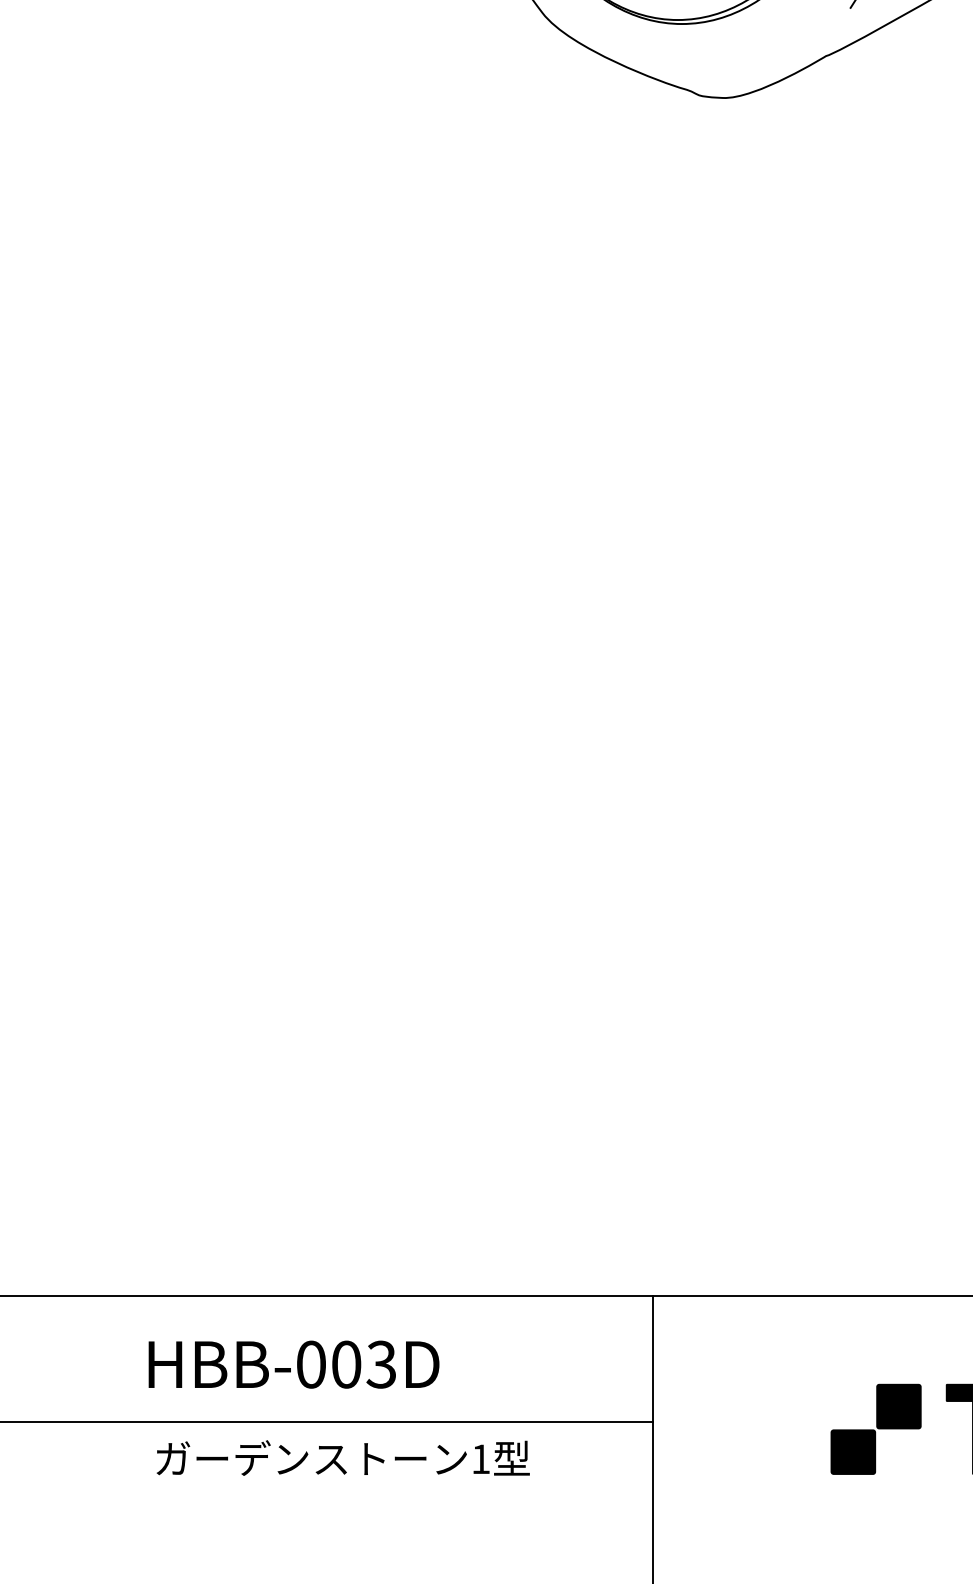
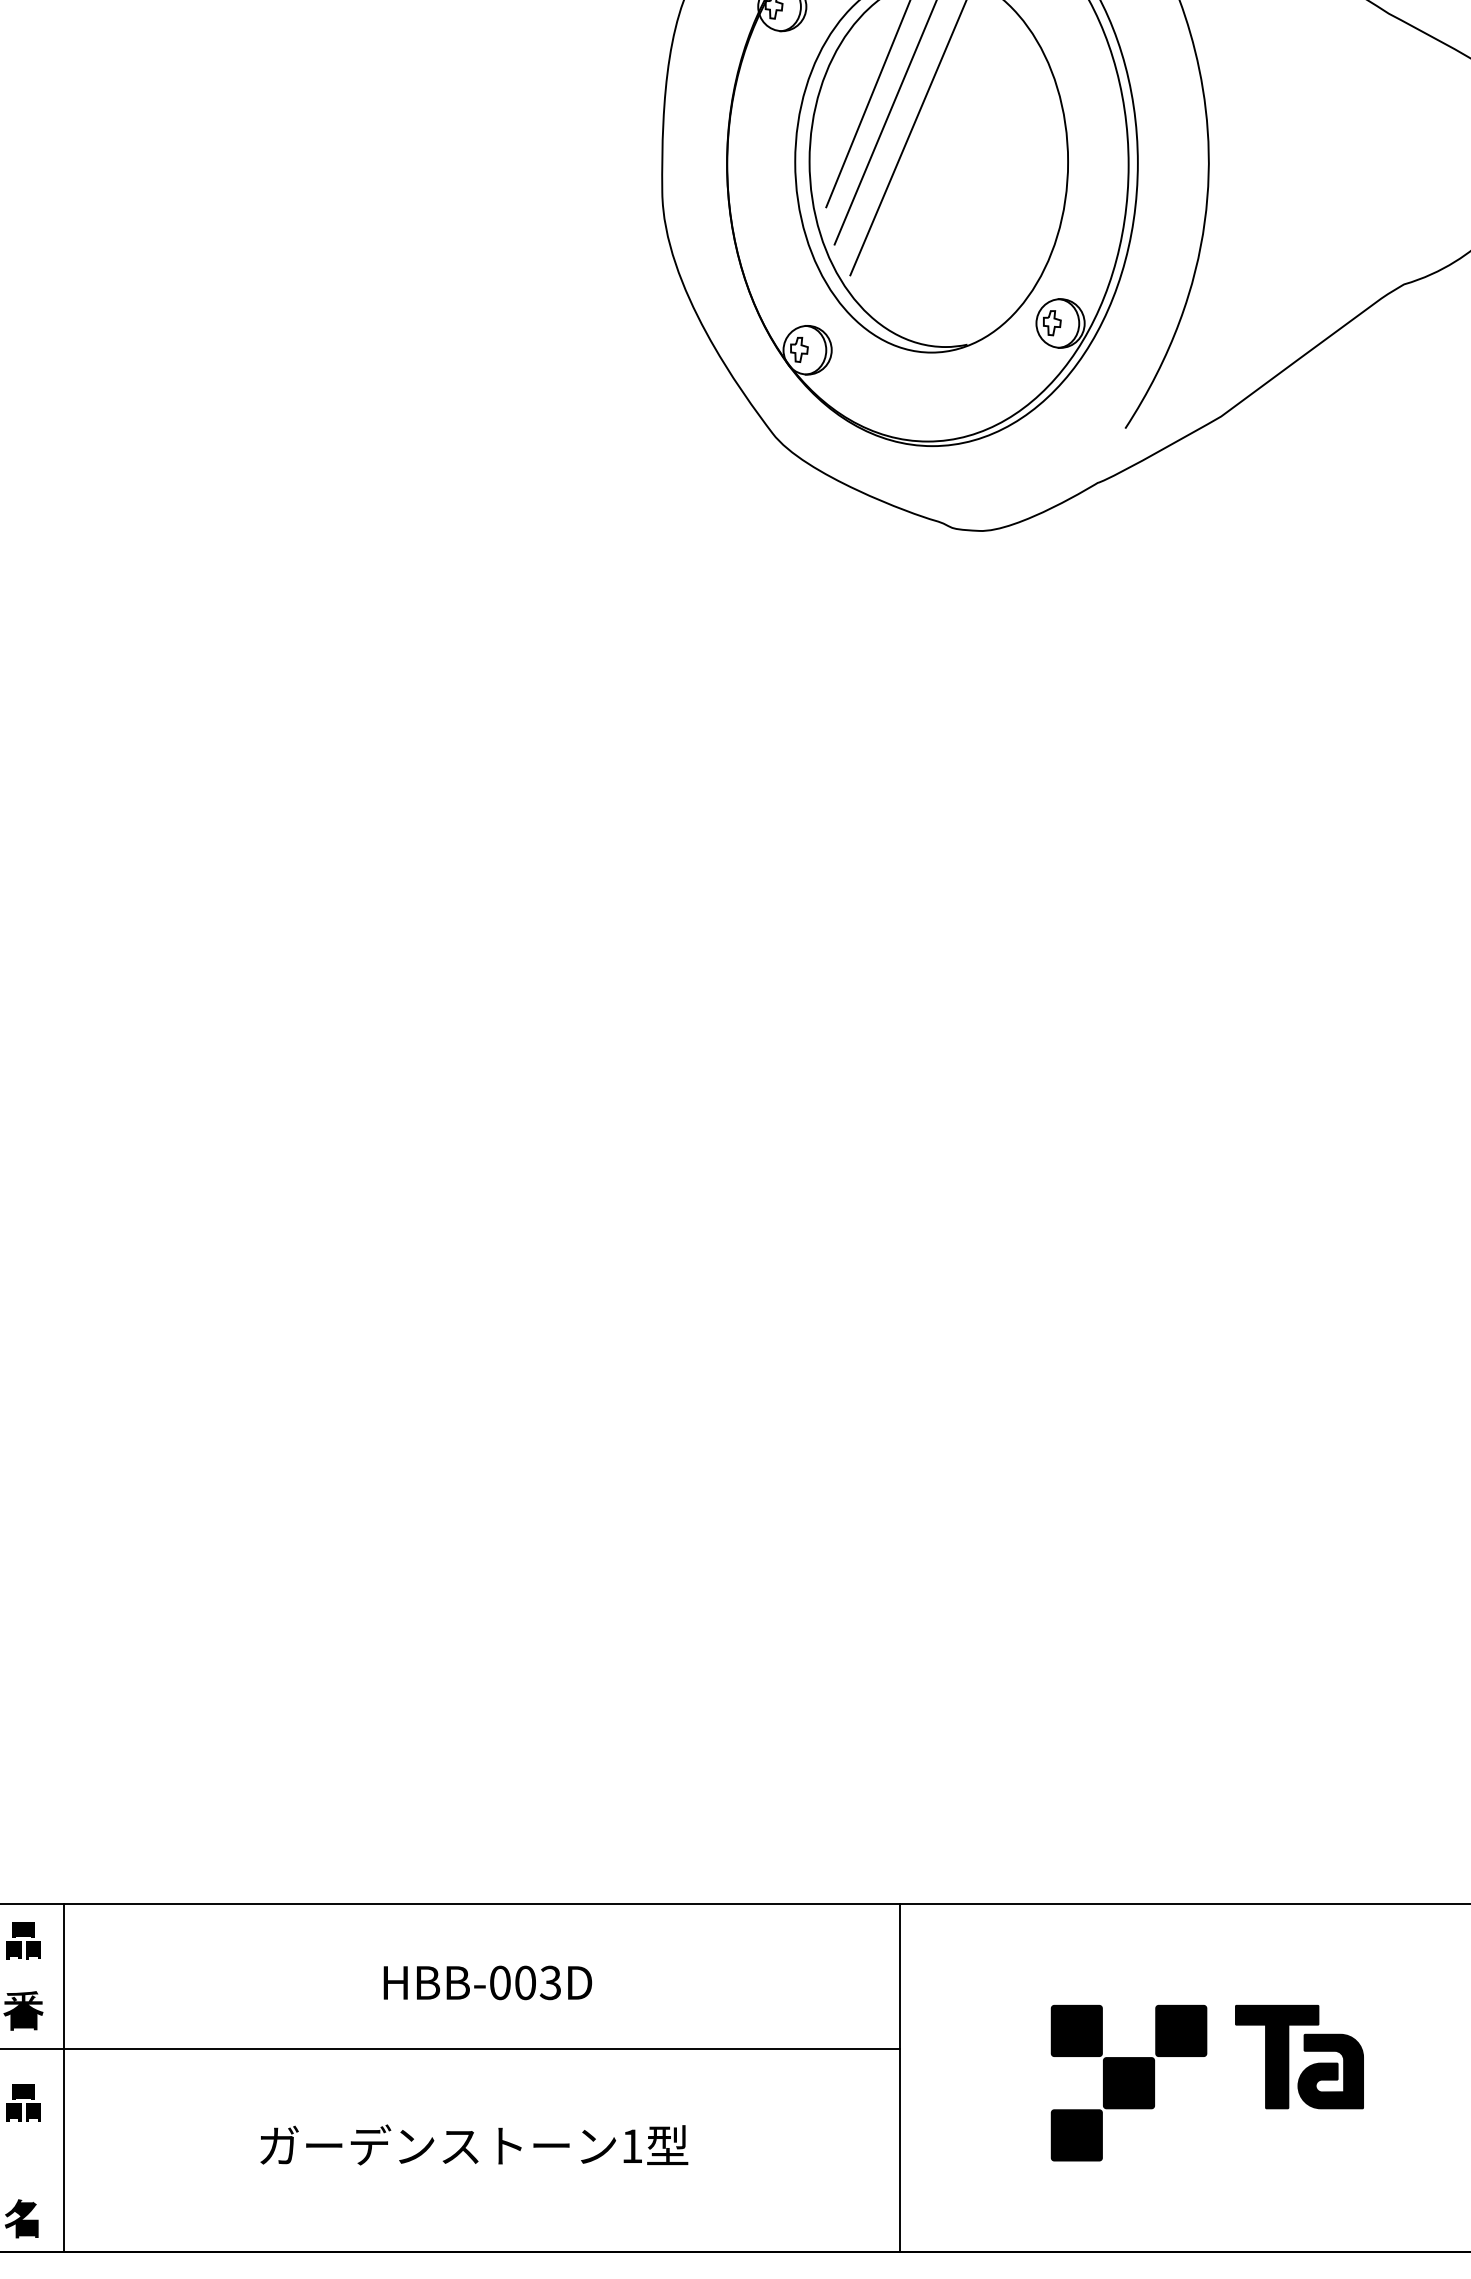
part: (293, 1364) -> (487, 1982), size x0.62
fill: (807, 1406) -> (1076, 2030), added
part: (343, 1457) -> (474, 2144), moved
fill: (807, 1497) -> (1076, 2135), added

